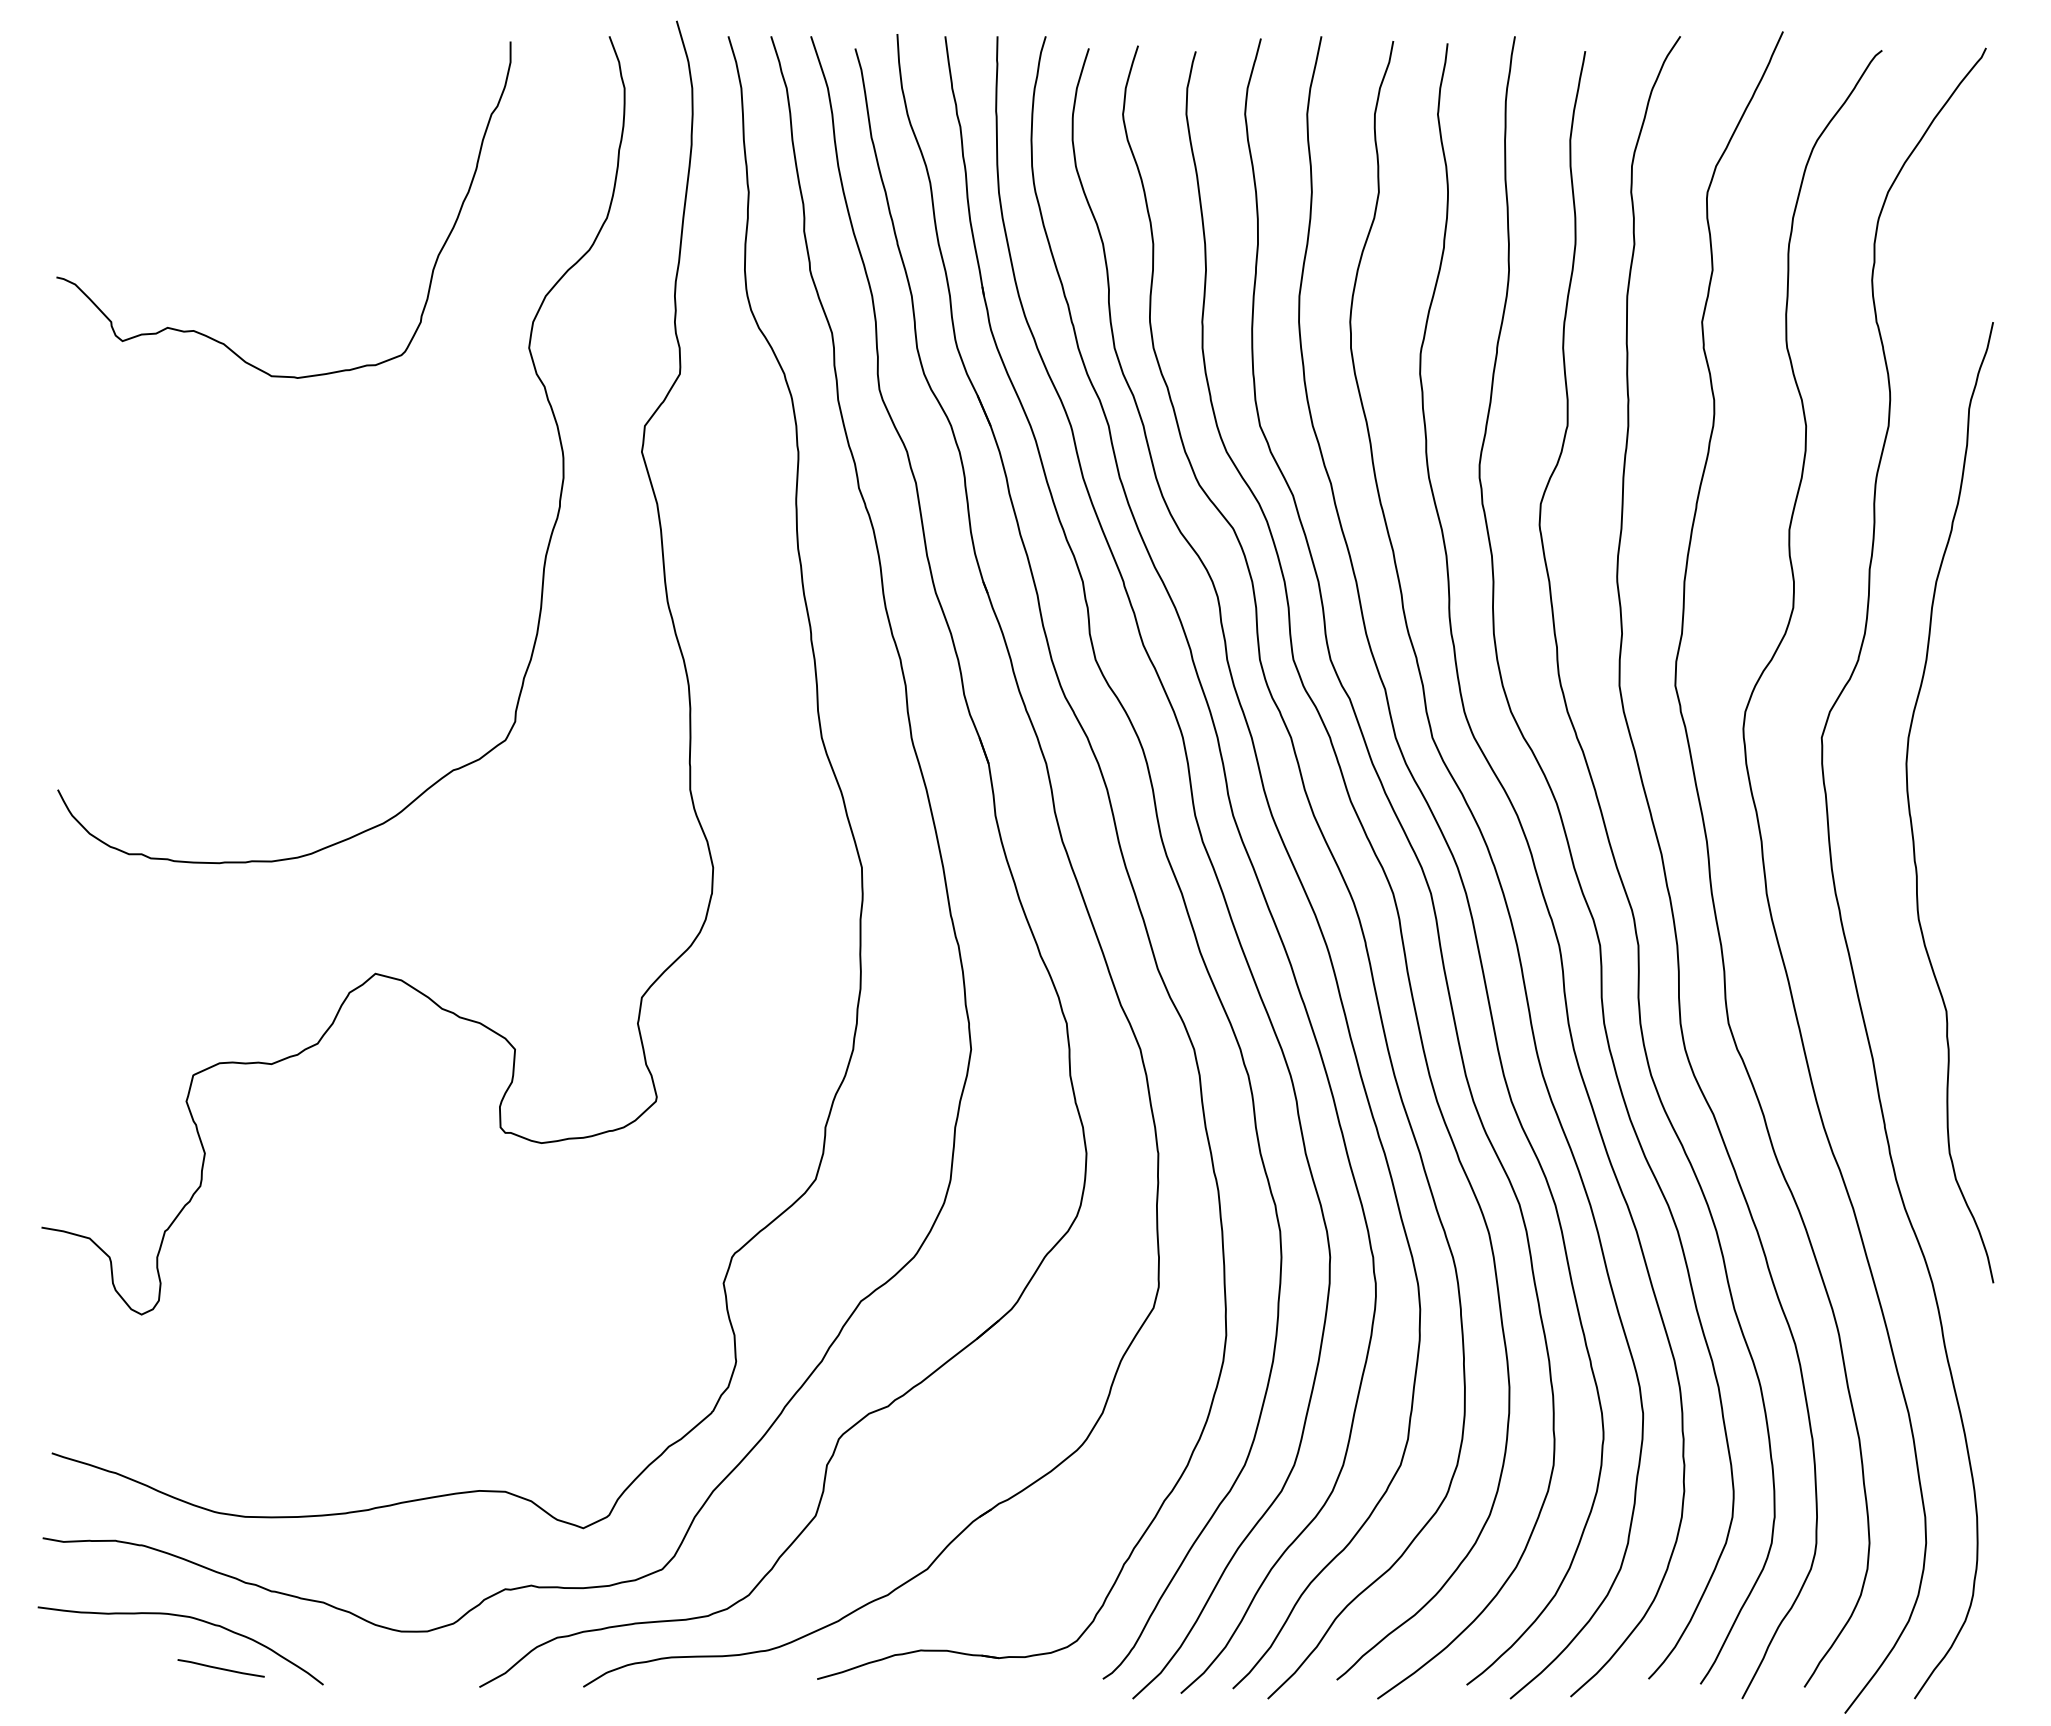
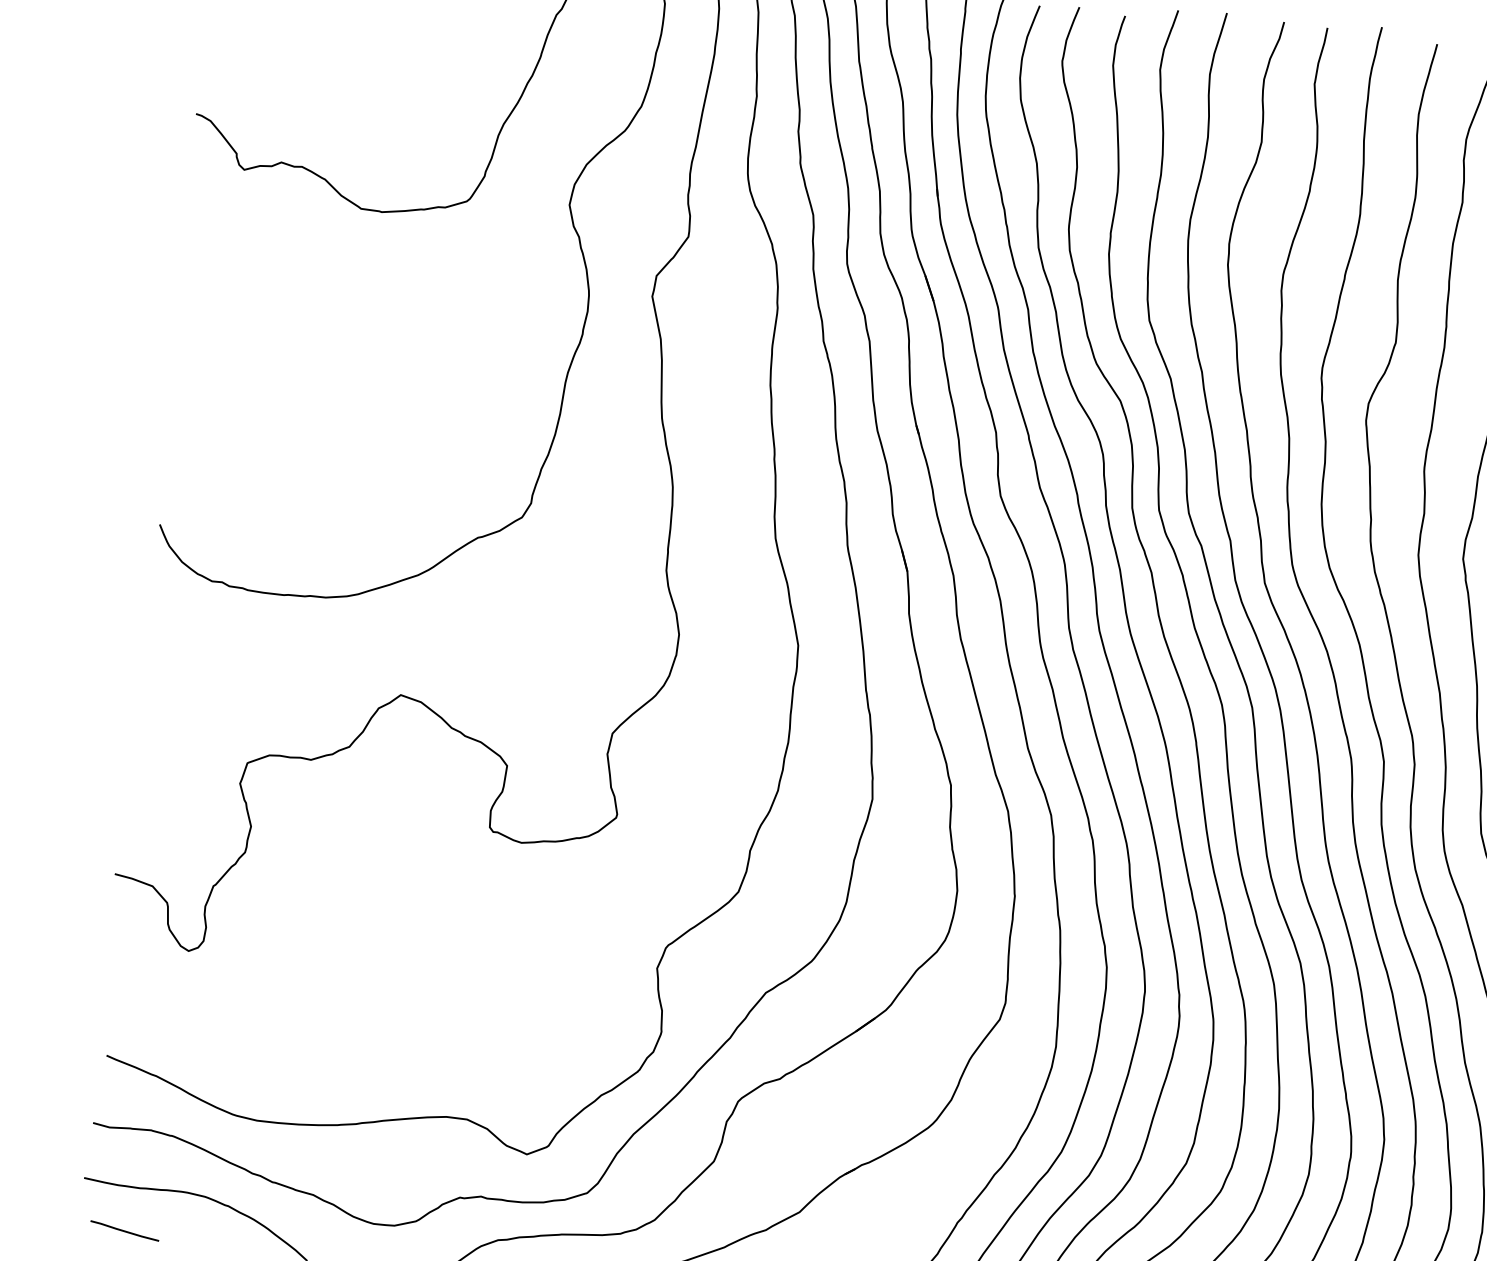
line: (220, 1668) -> (124, 1231), moved

